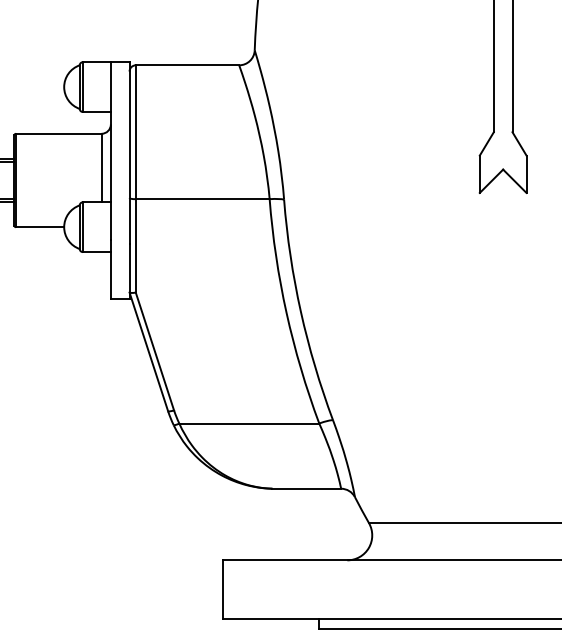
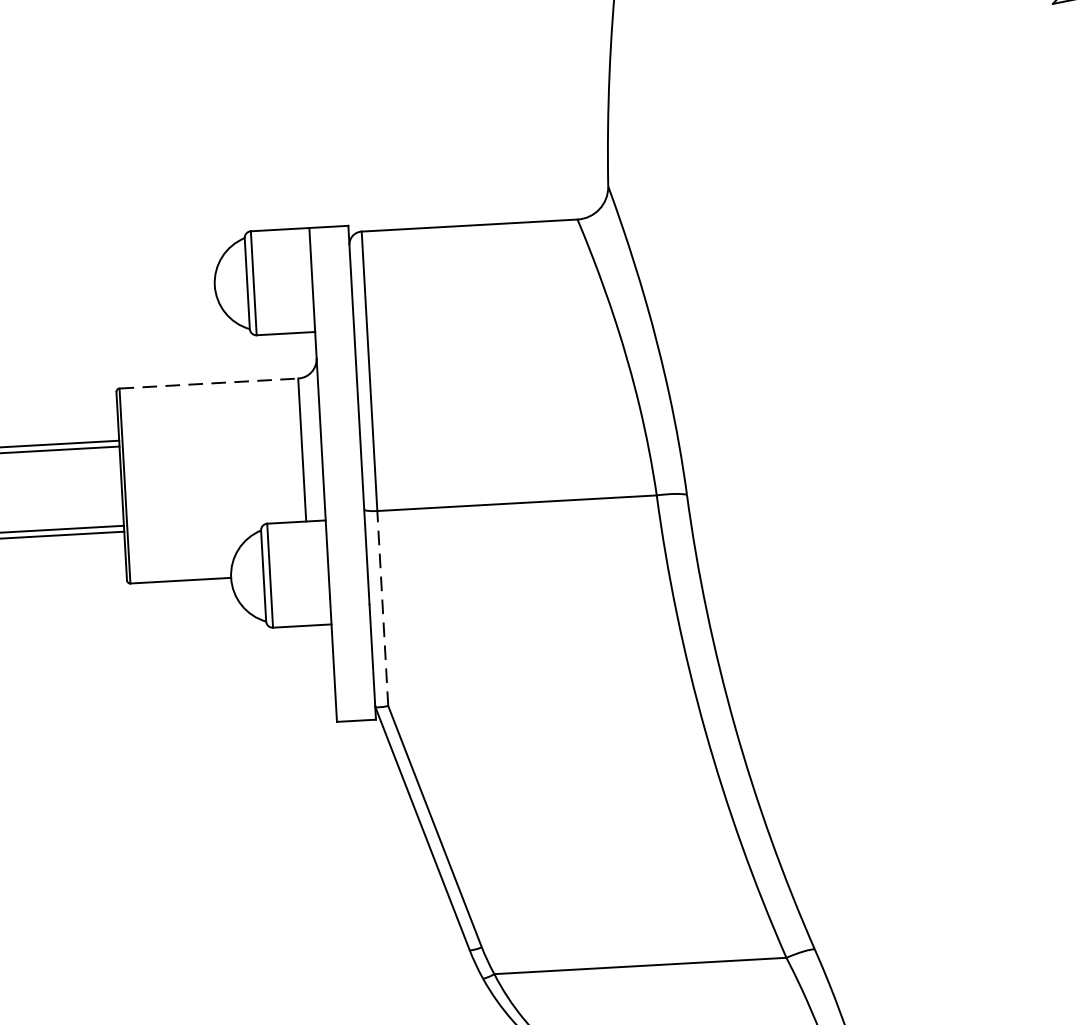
line: (58, 133) -> (208, 382), solid -> dashed
line: (135, 245) -> (382, 607), solid -> dashed

